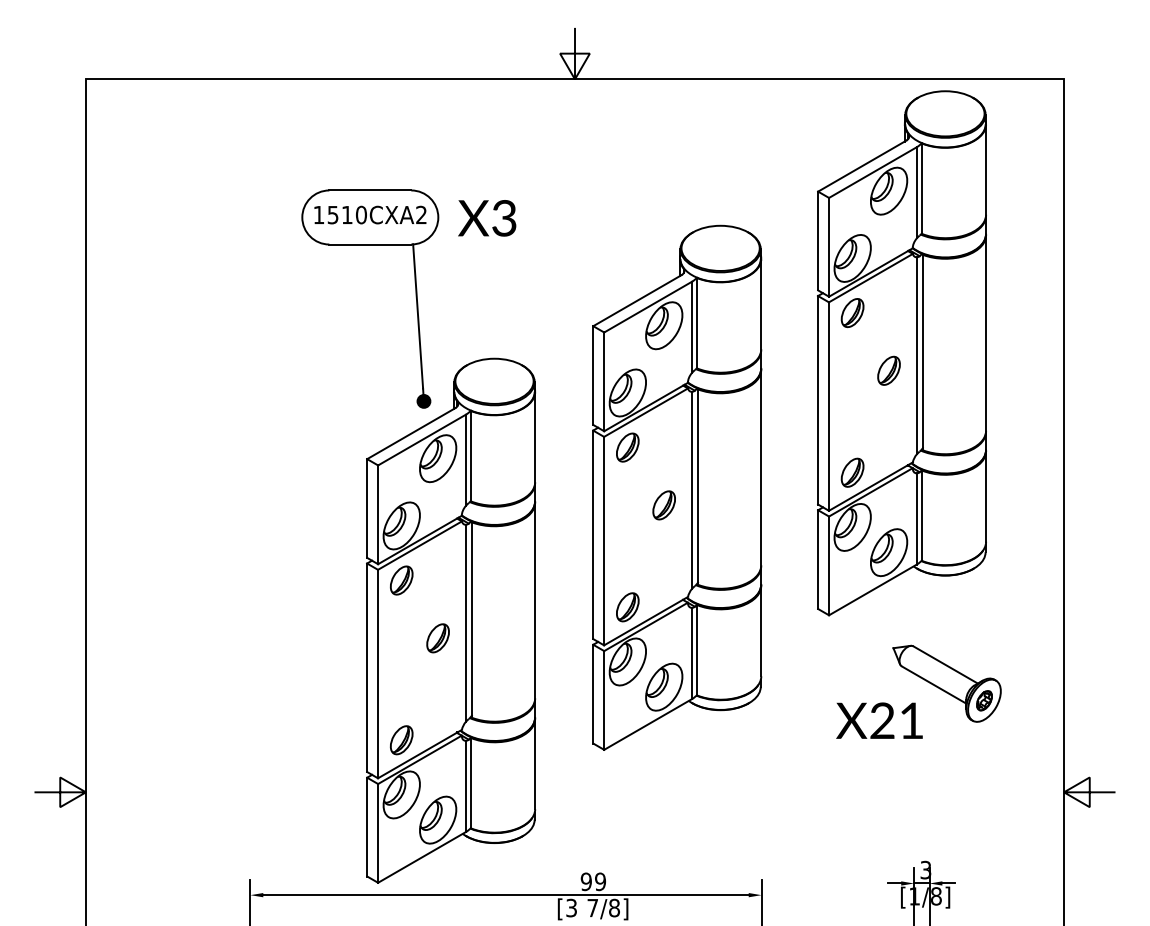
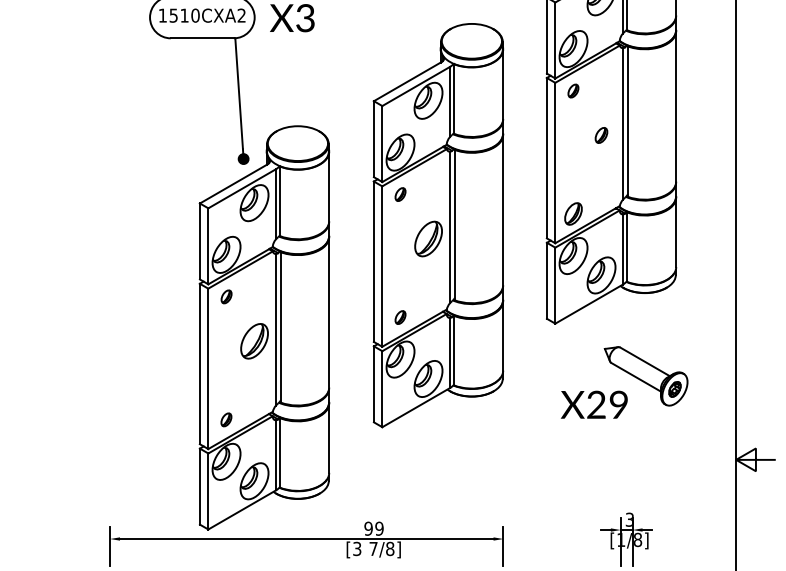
part: (852, 312) -> (573, 90), size x0.6
part: (888, 370) -> (601, 135), size x0.7
part: (627, 447) -> (400, 194), size x0.6
part: (663, 505) -> (427, 239), size x1.6
part: (401, 580) -> (226, 296), size x0.6
part: (627, 607) -> (400, 317), size x0.6
part: (437, 638) -> (254, 341), size x1.6
text: (911, 720) -> (618, 404), X21 -> X29
part: (401, 740) -> (226, 420), size x0.6

